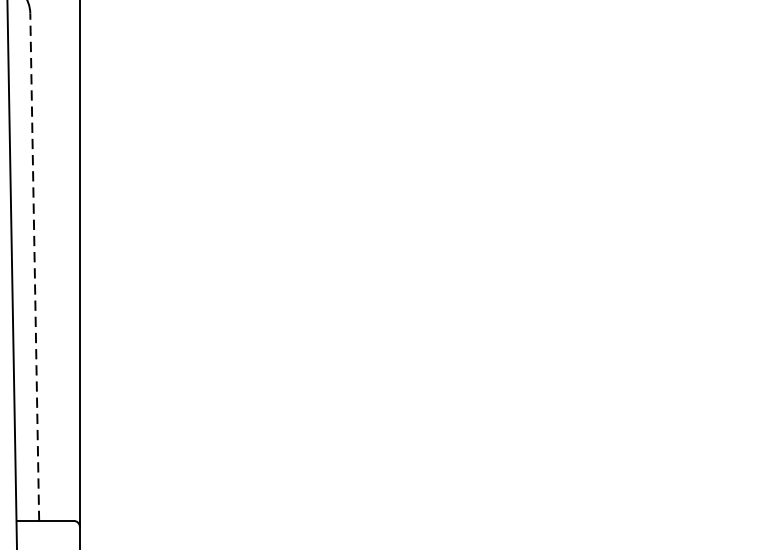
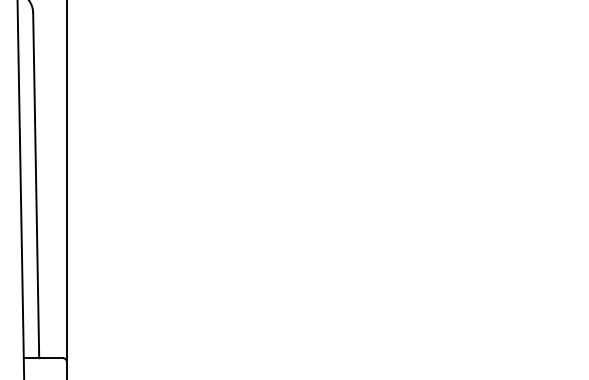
line: (35, 267) -> (36, 185), dashed -> solid

